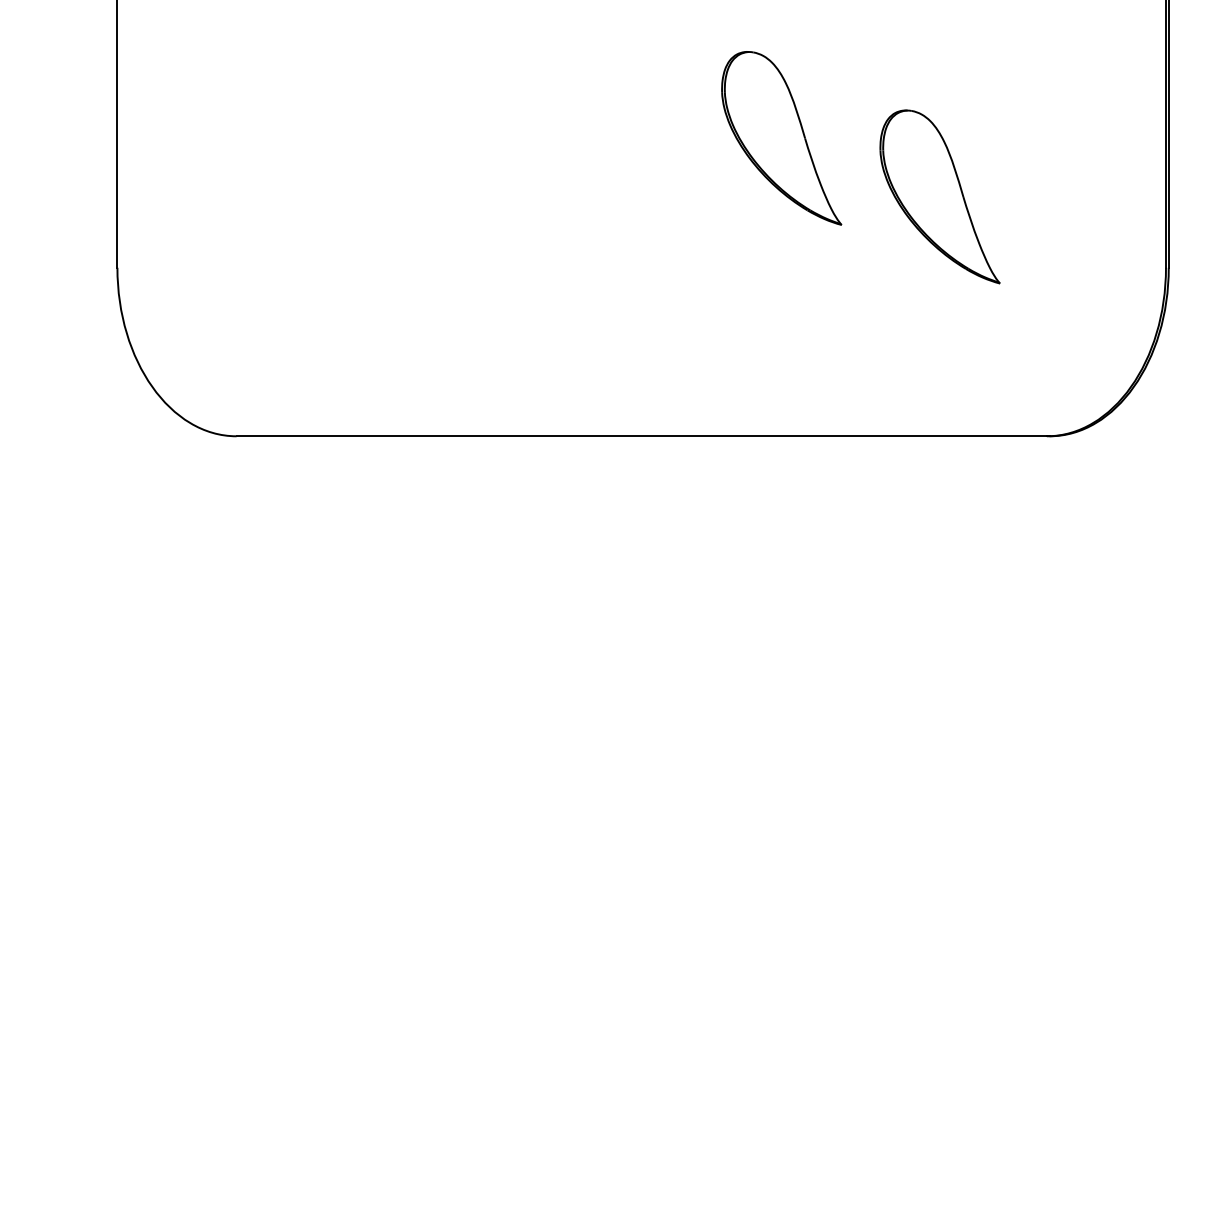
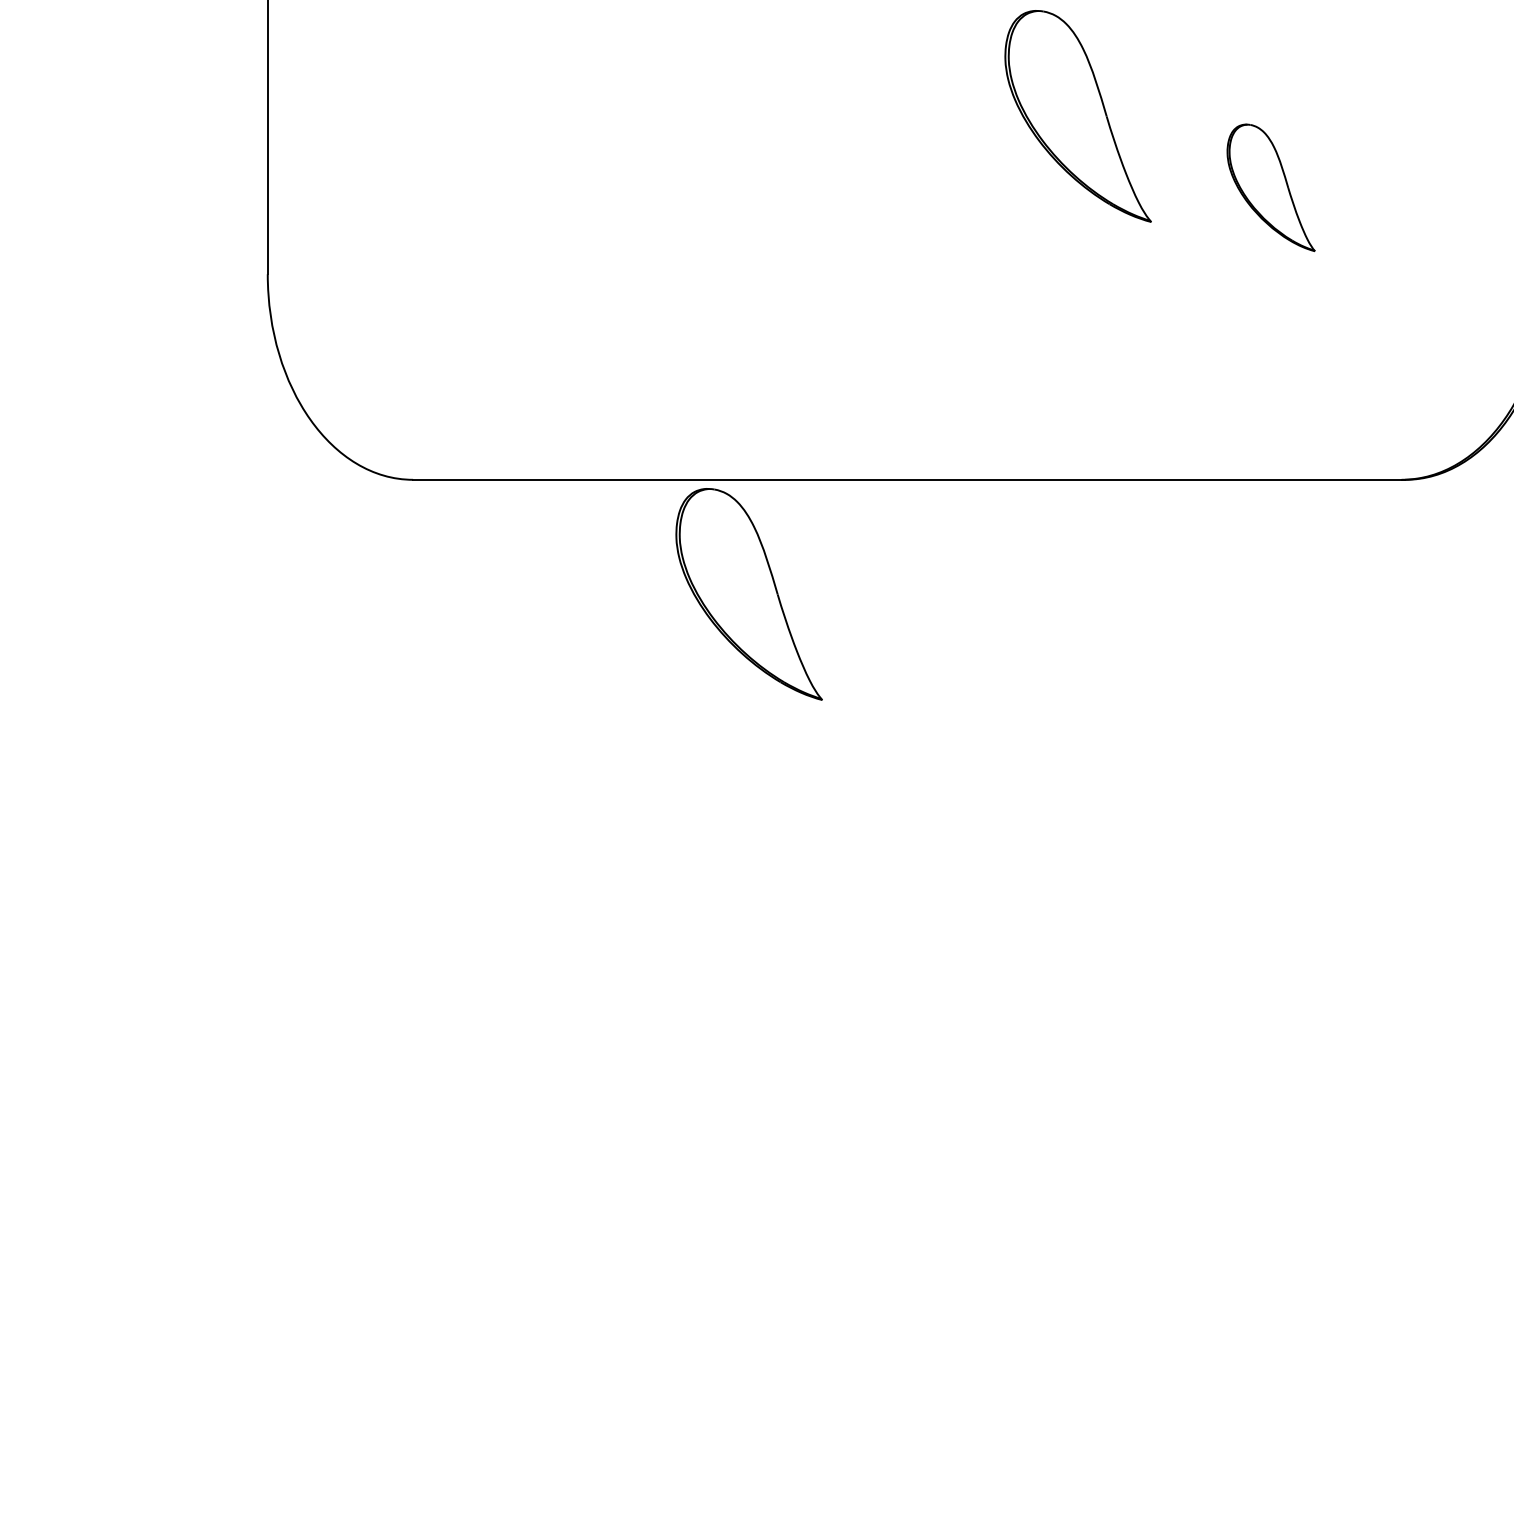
part: (939, 196) -> (1270, 187), size x0.6
part: (511, 530) -> (748, 594), added

